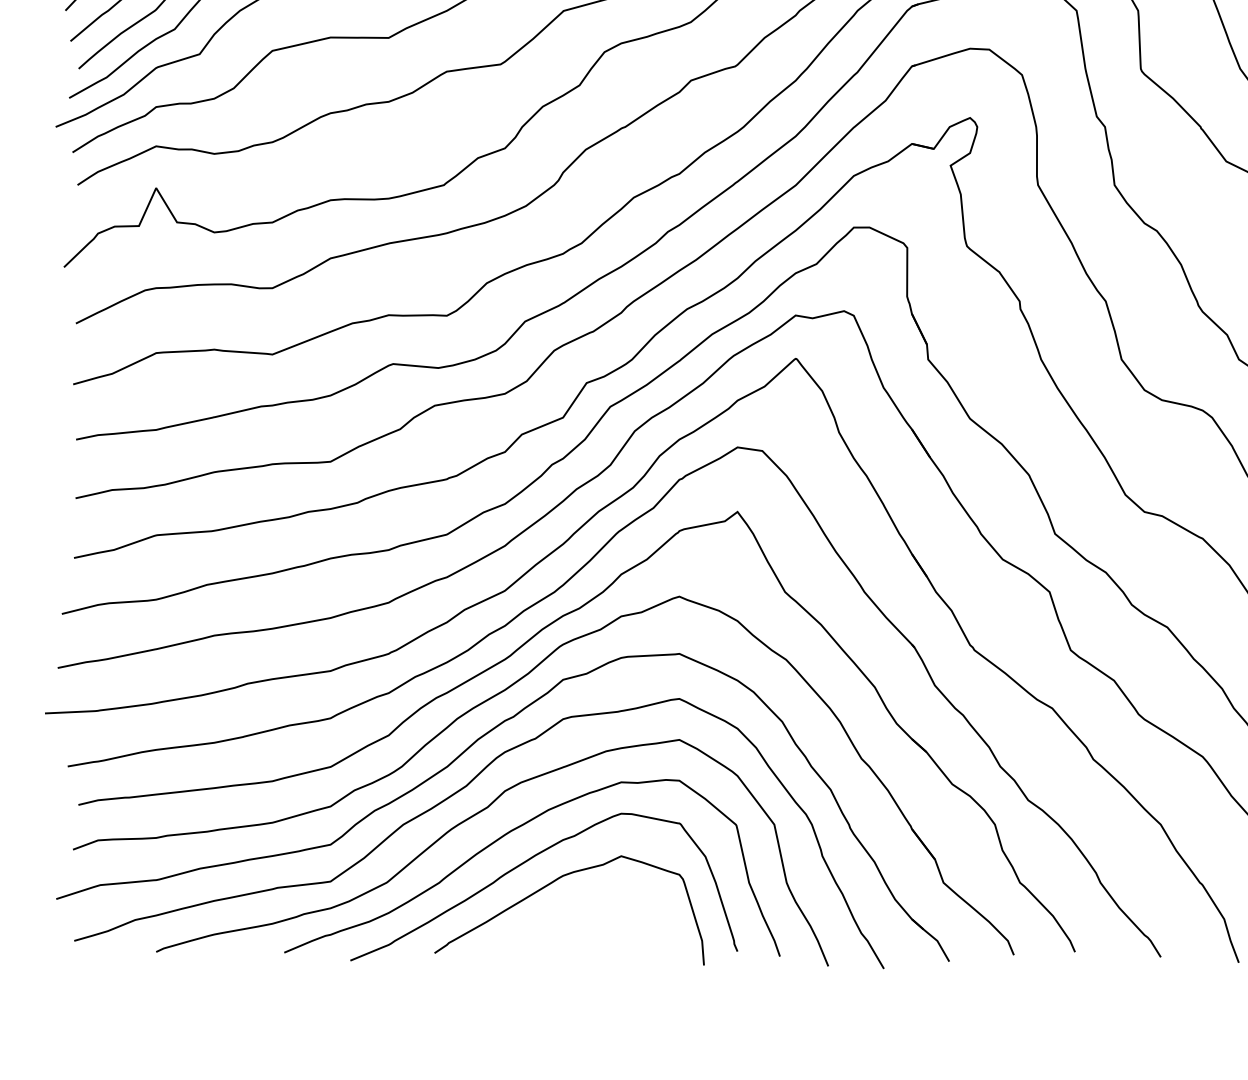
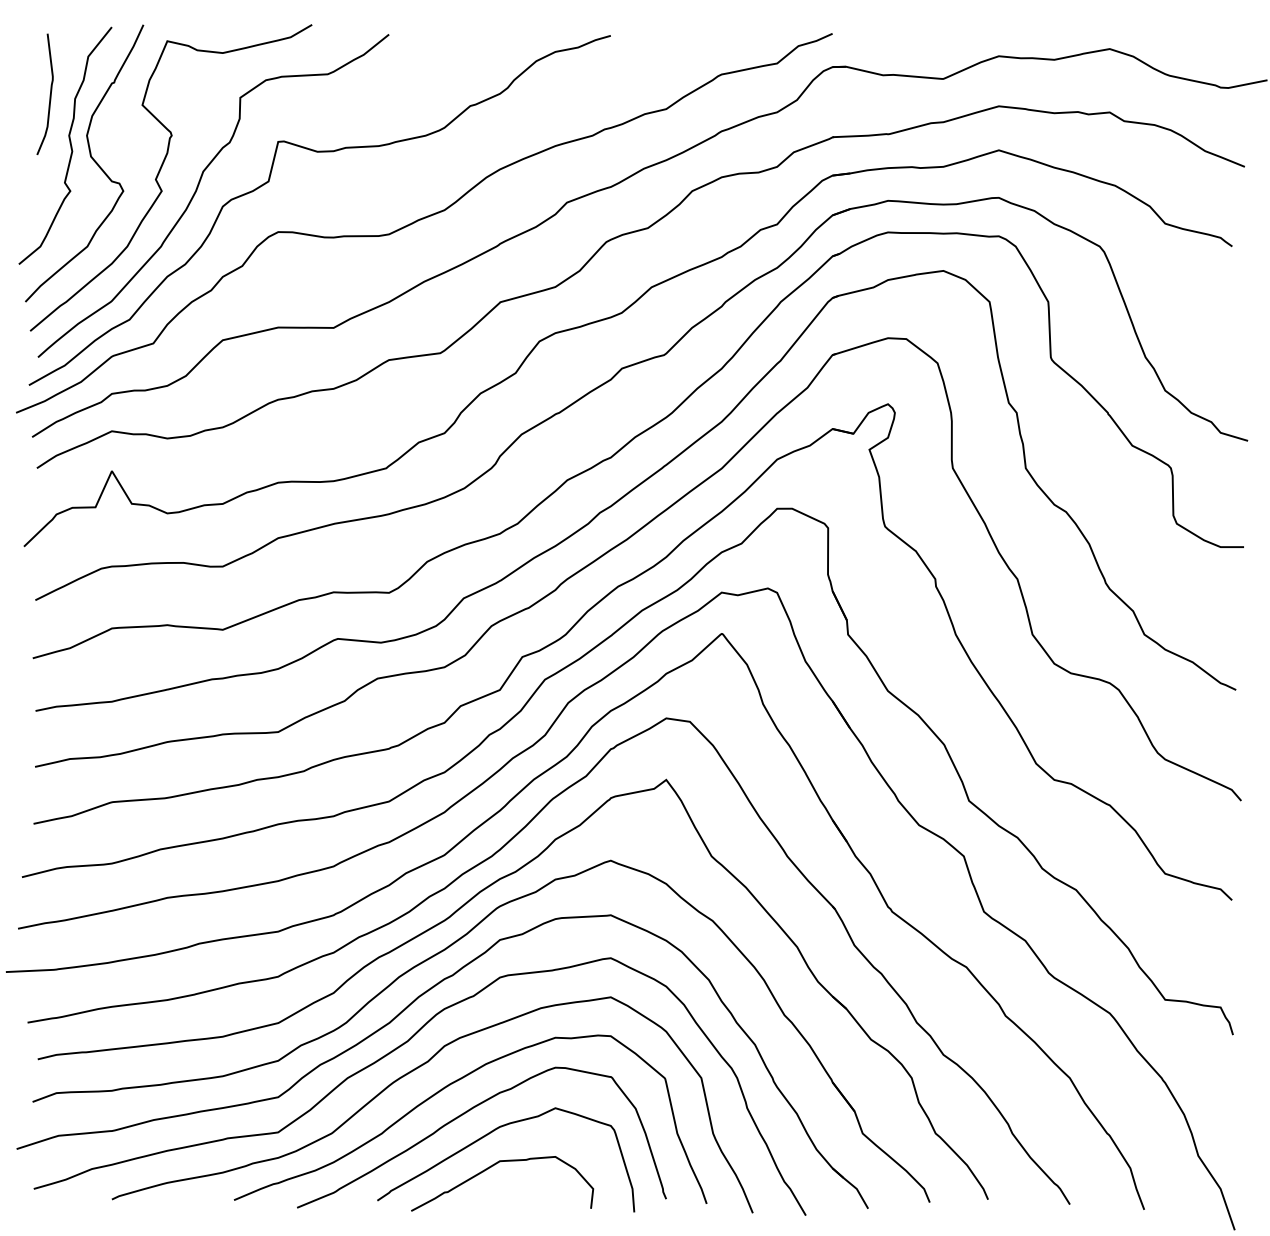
curve: (556, 917) -> (493, 1166), added

